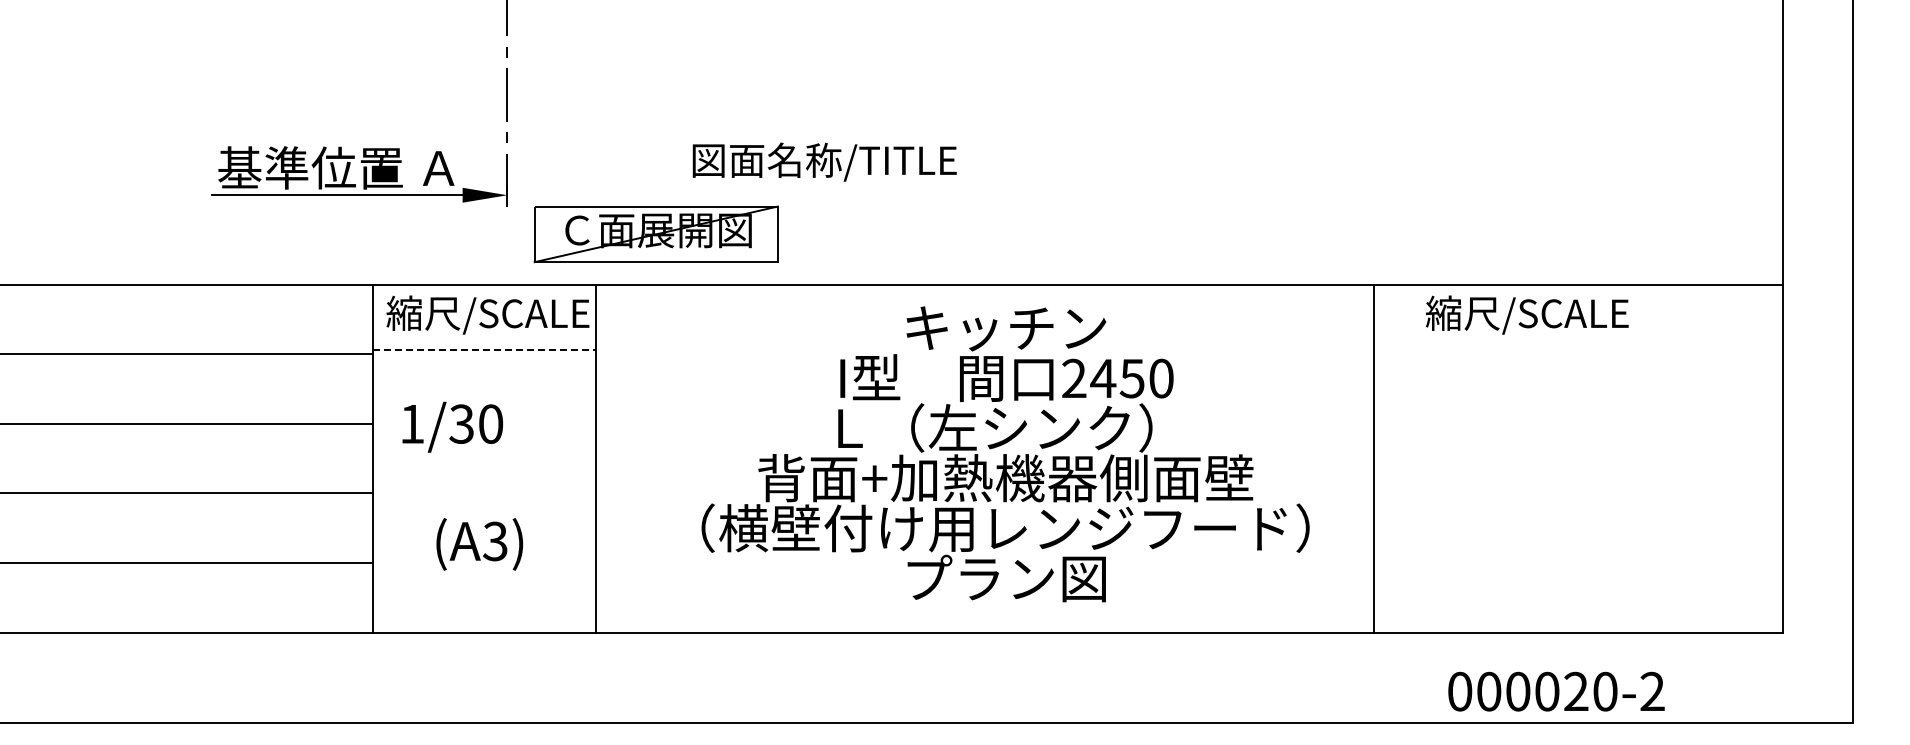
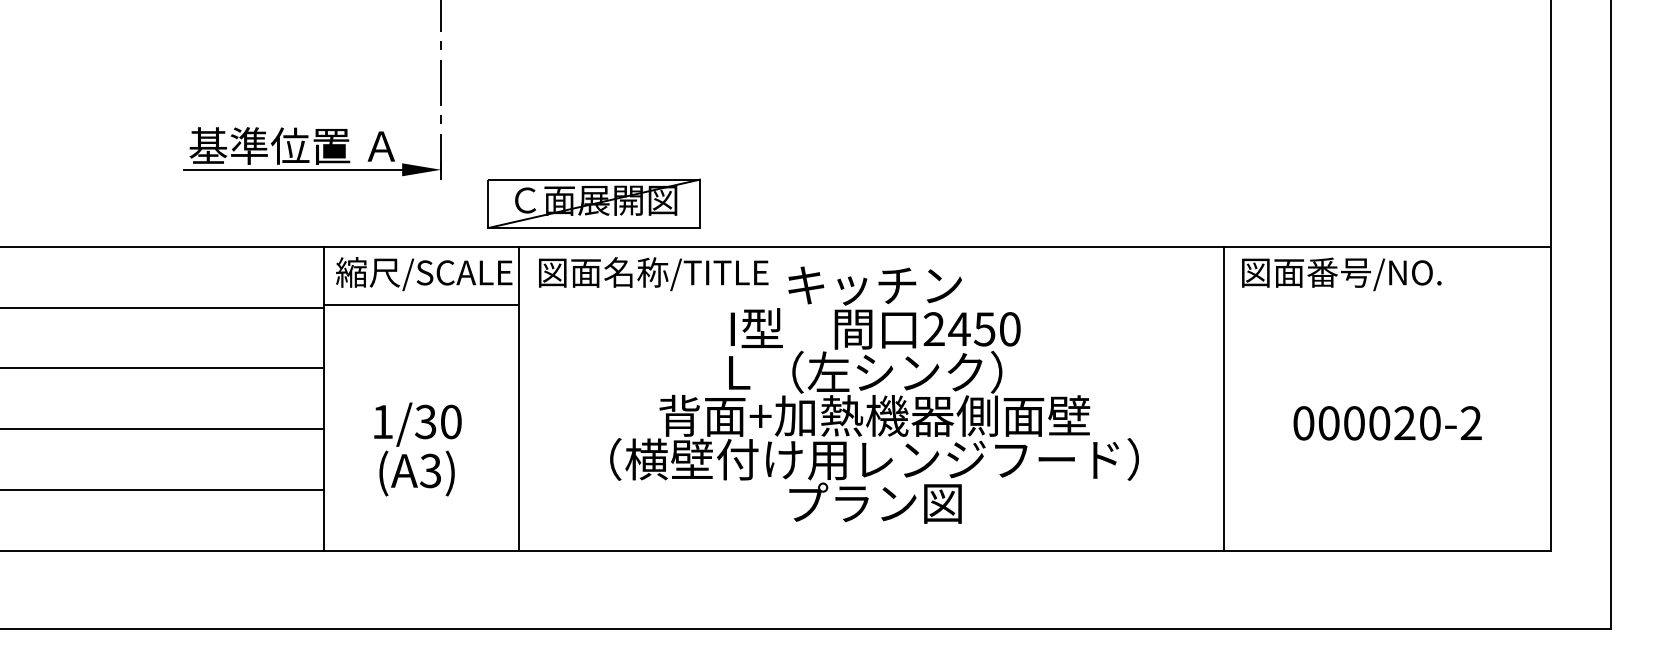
text: (824, 161) -> (653, 273), moved
part: (655, 234) -> (593, 203), moved
text: (1541, 314) -> (1340, 273), 縮尺/SCALE -> 図面番号/NO.
line: (484, 350) -> (421, 304), dashed -> solid
text: (452, 426) -> (417, 424), moved
line: (1373, 458) -> (1224, 398), moved
text: (1556, 691) -> (1387, 423), moved

